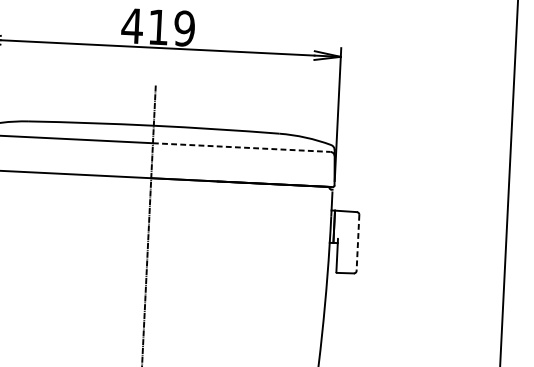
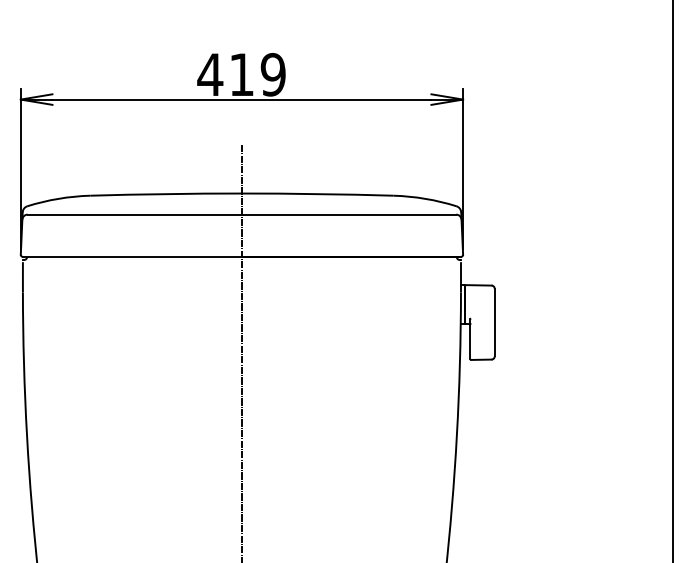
line: (242, 147) -> (349, 214), dashed -> solid
line: (357, 242) -> (494, 322), dashed -> solid

